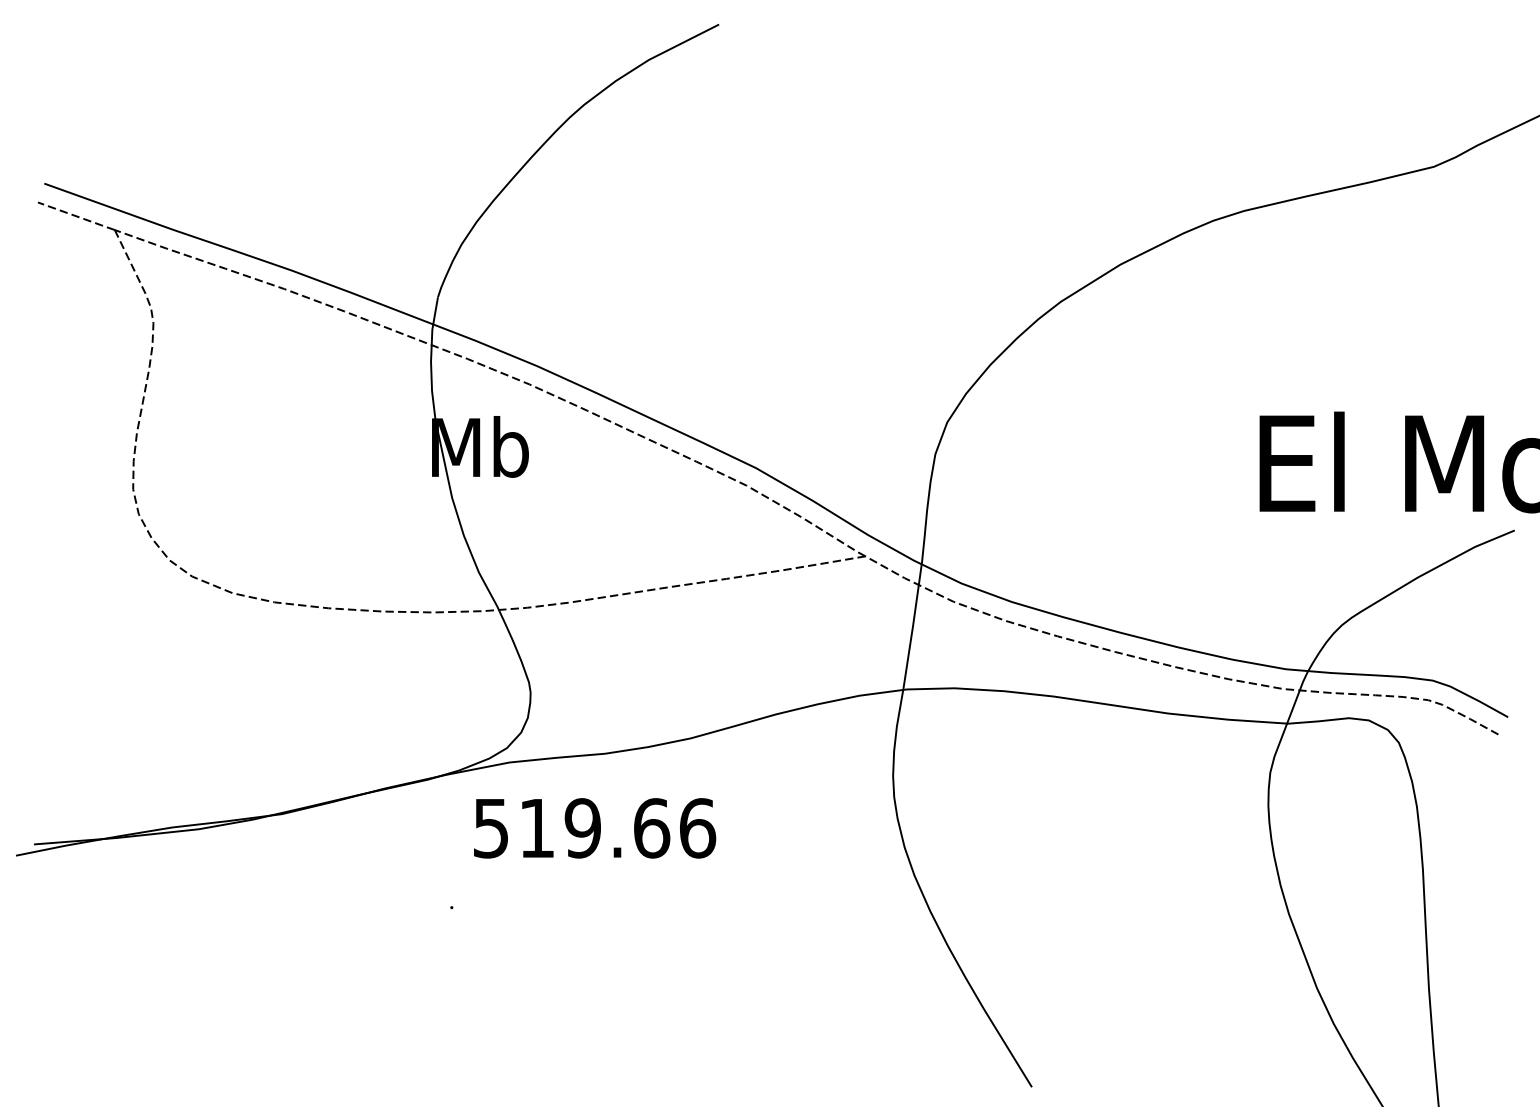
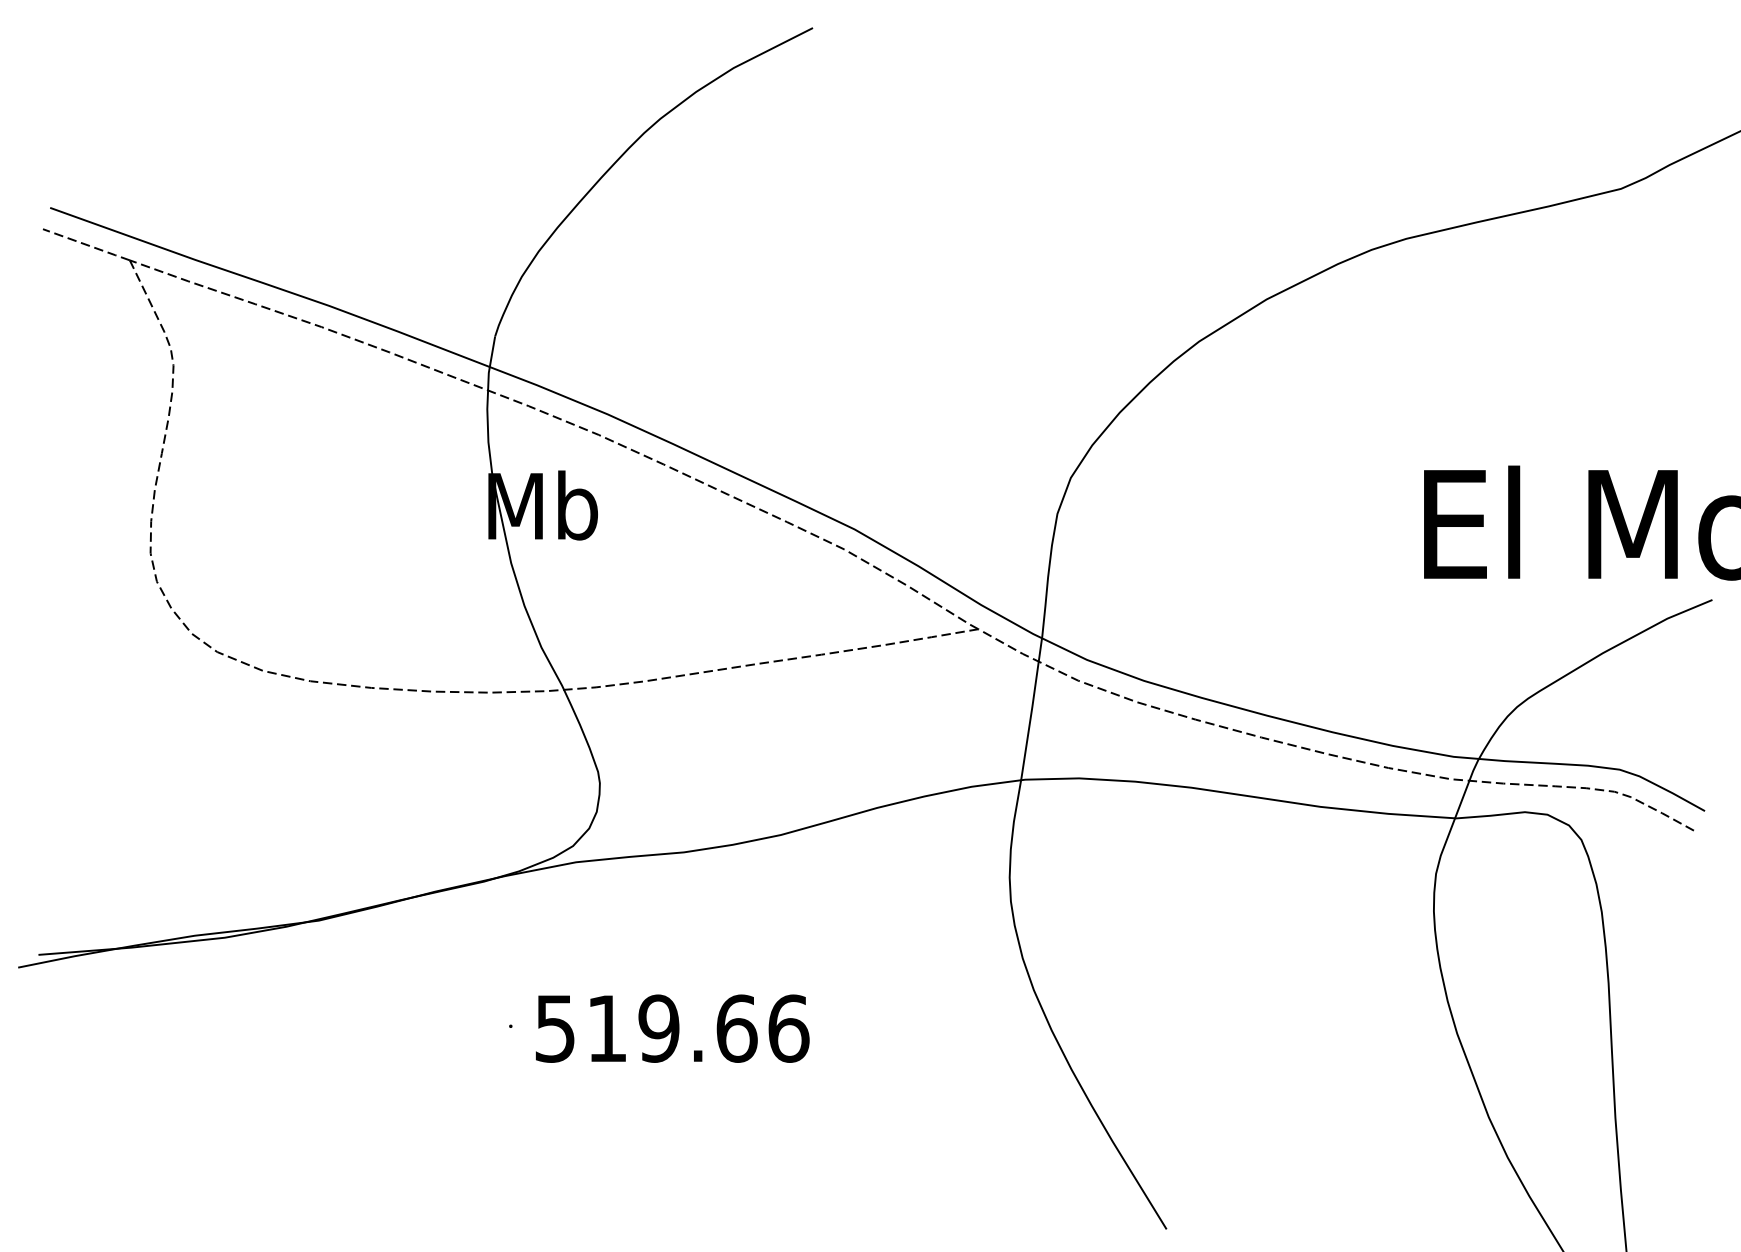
text: (594, 828) -> (672, 1028), moved

